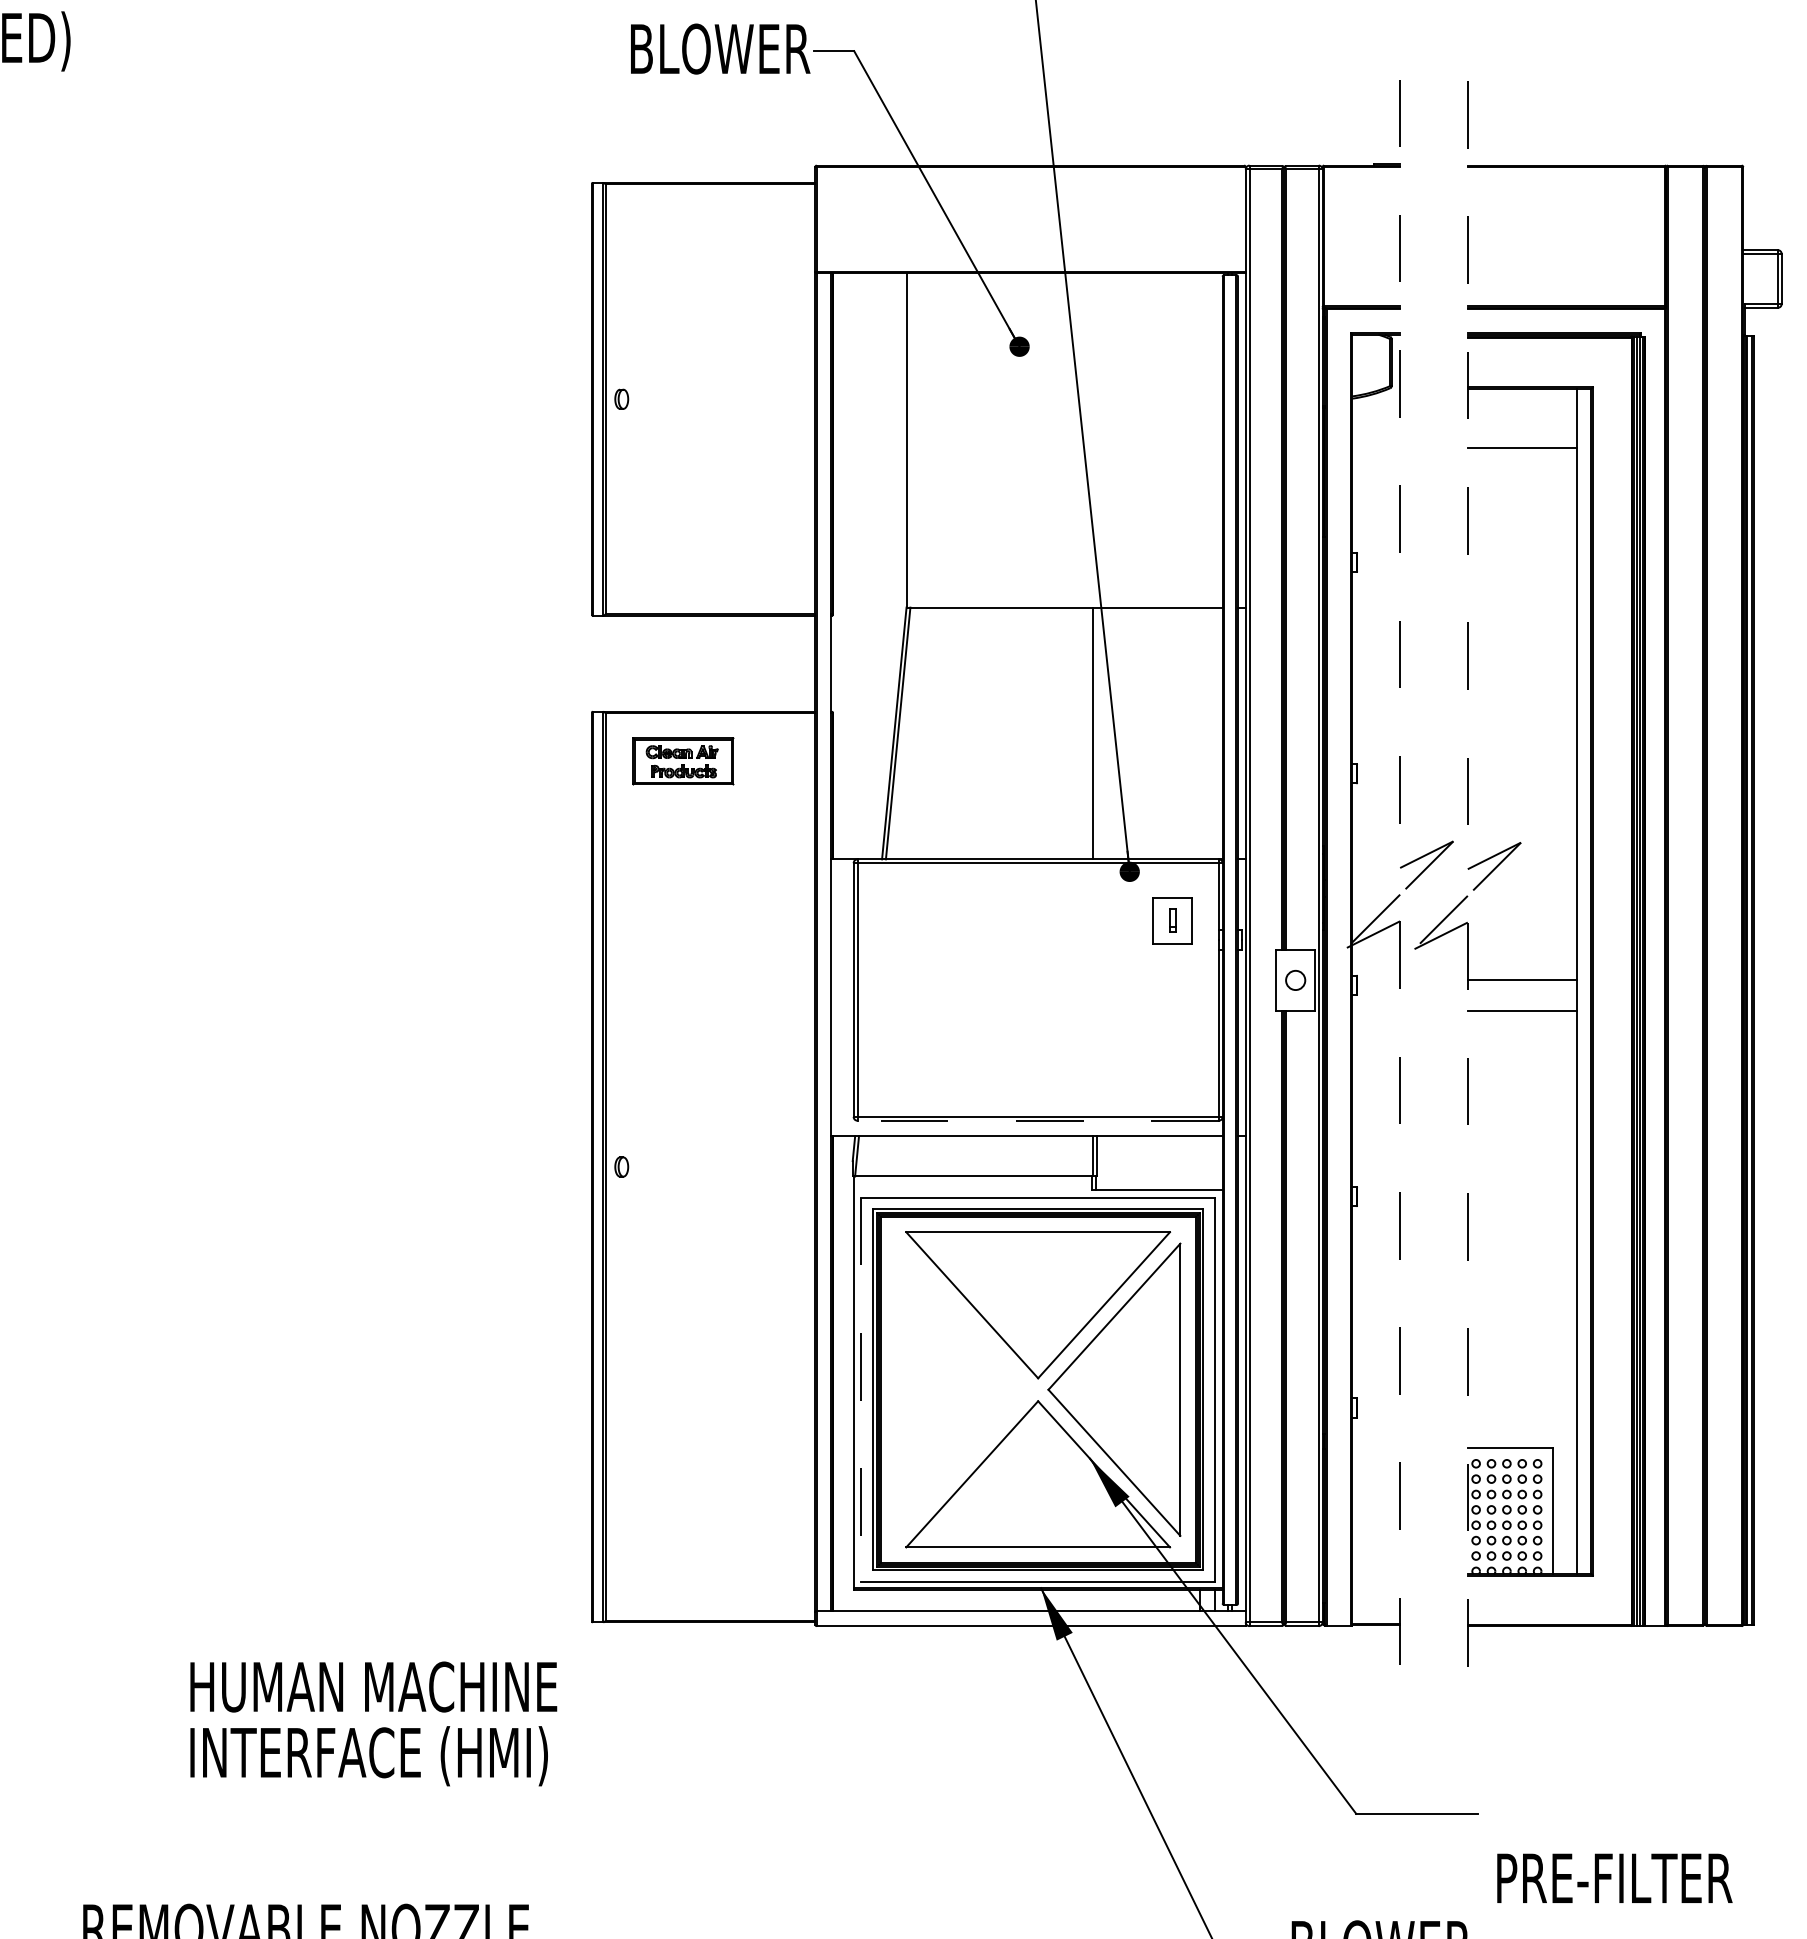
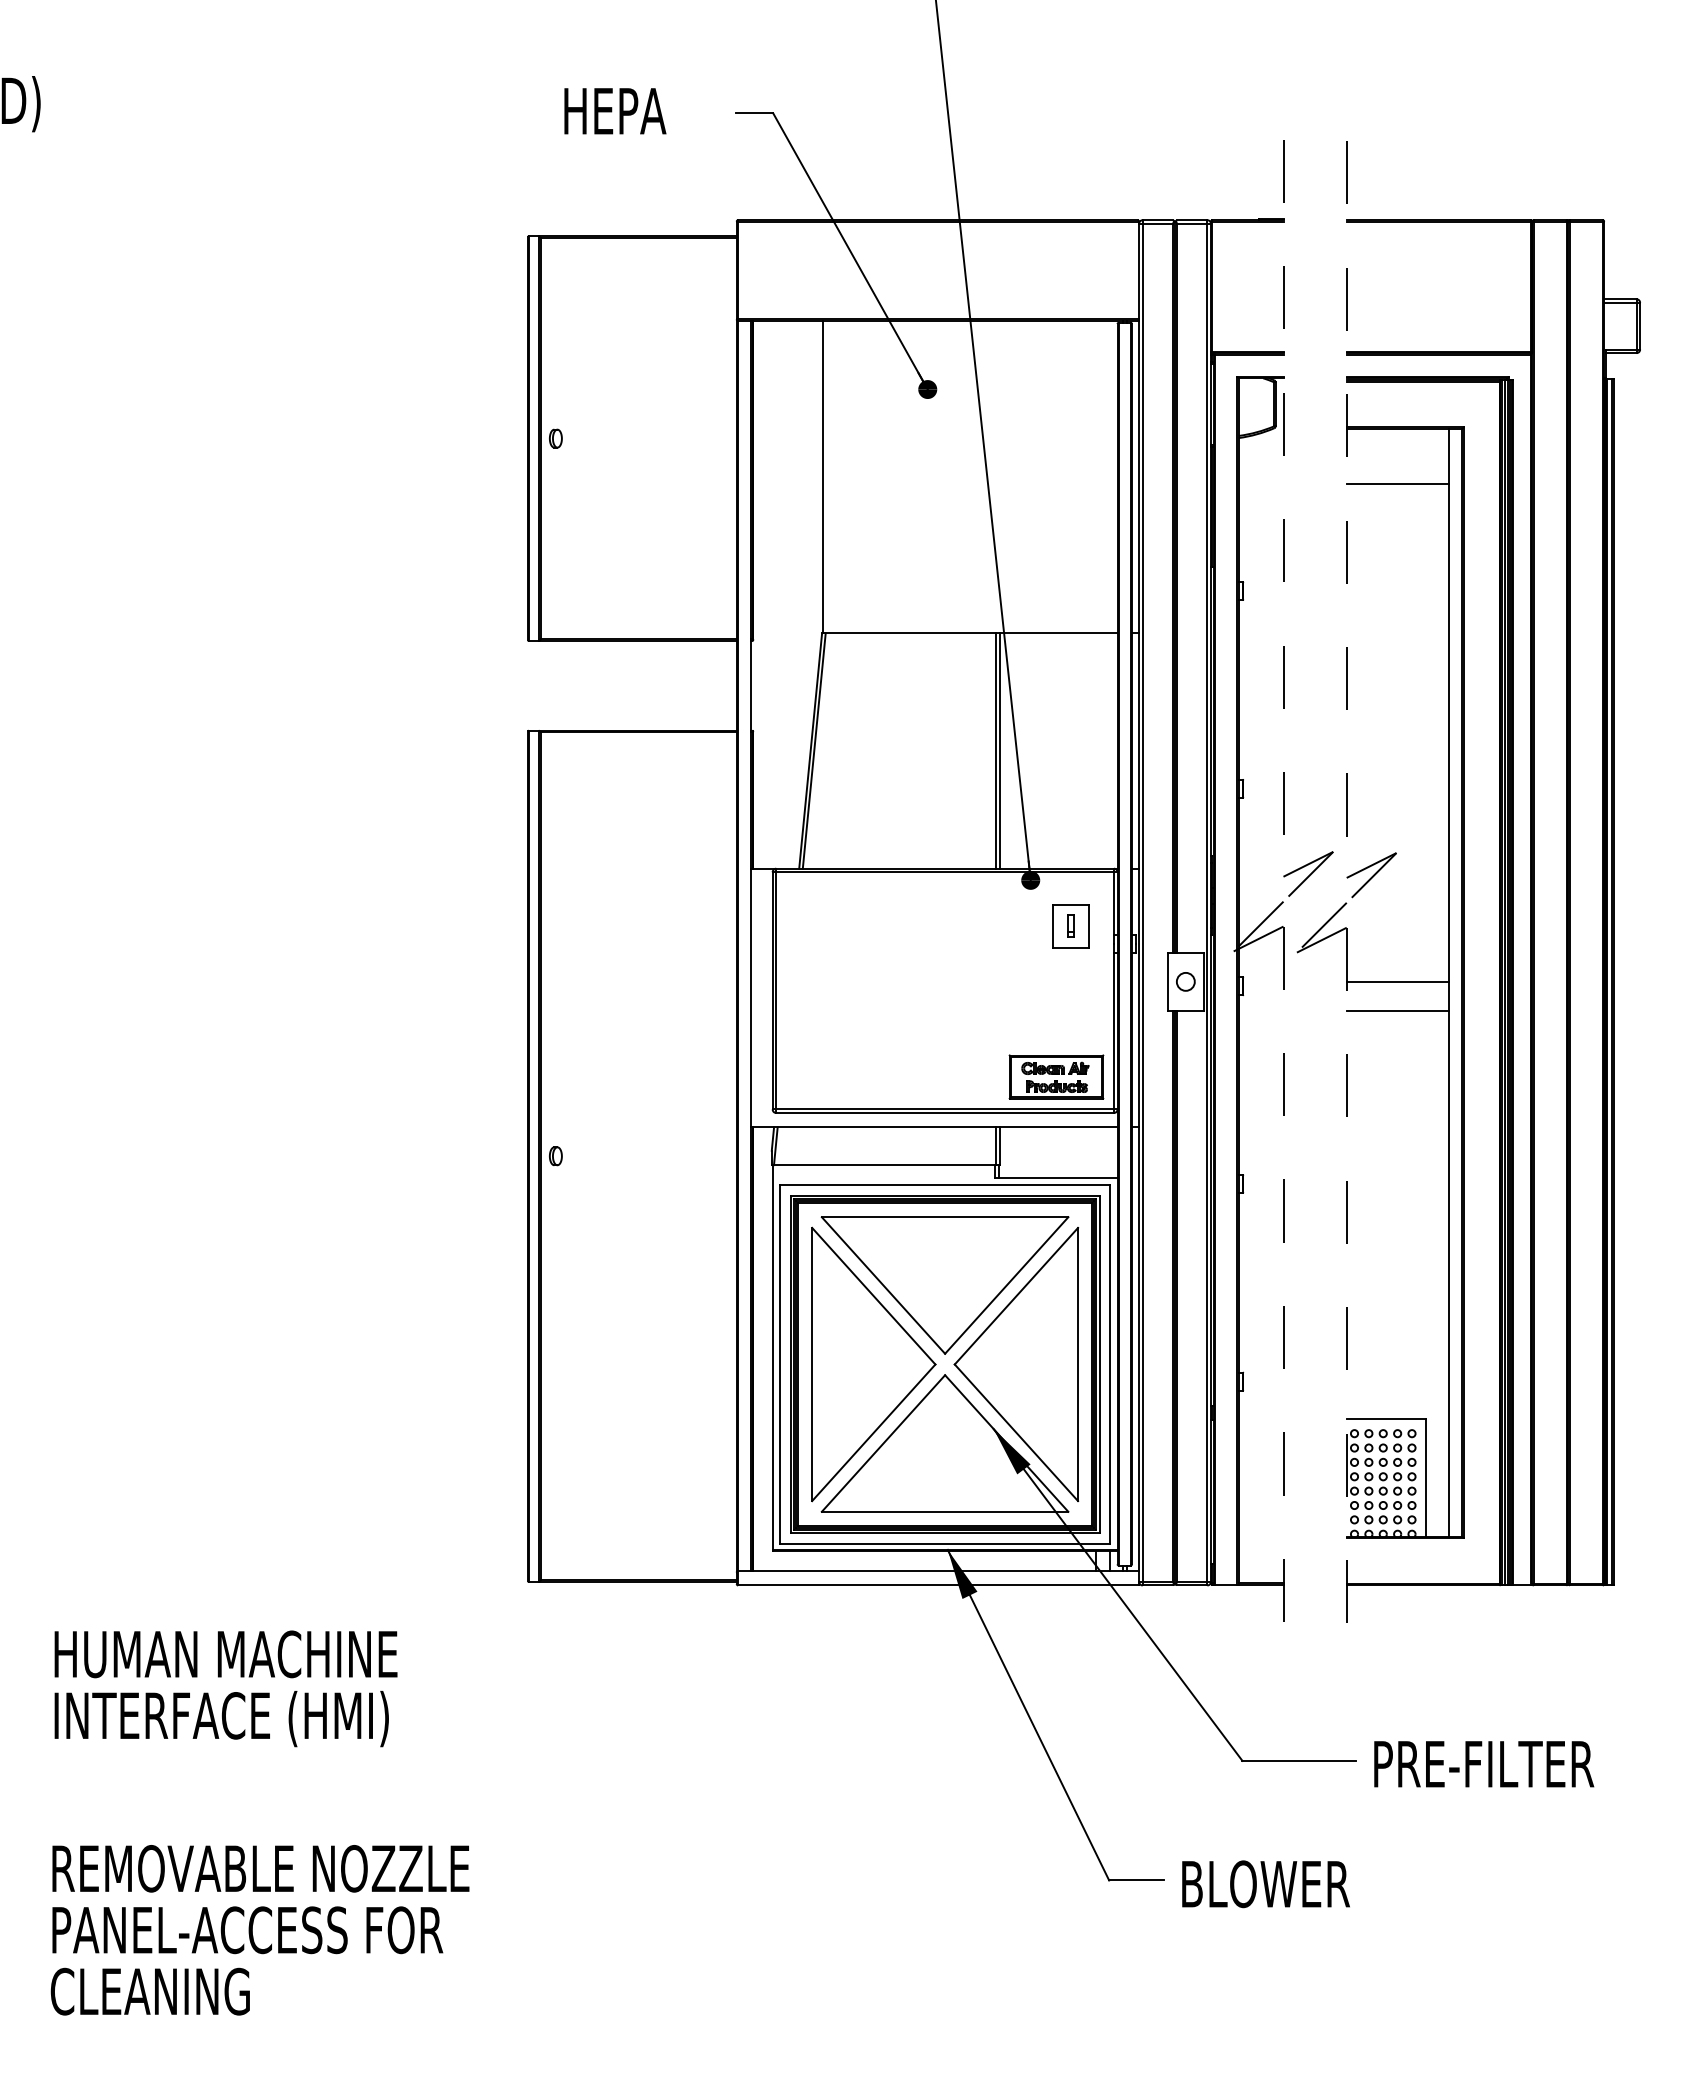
text: (722, 49) -> (650, 111), BLOWER -> HEPA
line: (1096, 732) -> (999, 750), added
part: (683, 760) -> (1056, 1076), moved
line: (1038, 1121) -> (945, 1113), dashed -> solid
line: (860, 1389) -> (779, 1364), dashed -> solid
part: (961, 1389) -> (873, 1364), added
text: (373, 1723) -> (225, 1688), moved
text: (1615, 1878) -> (1484, 1764), moved

